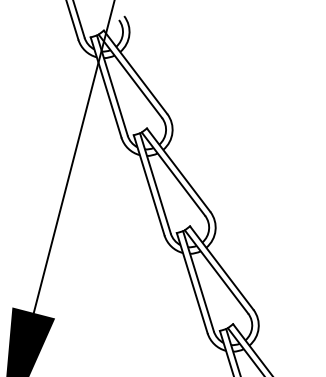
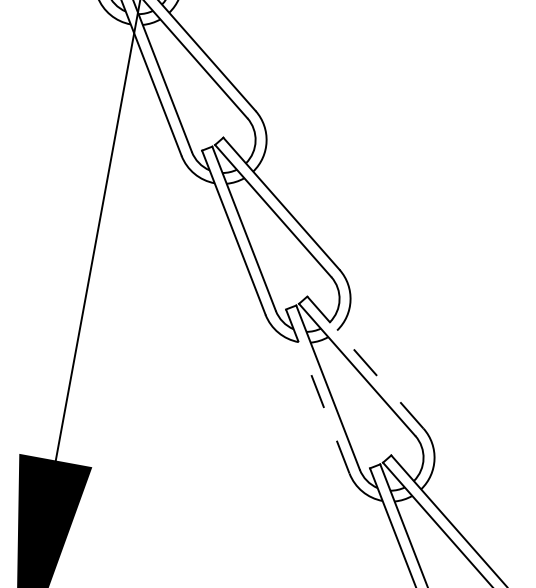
line: (222, 268) -> (366, 363), solid -> dashed
line: (192, 283) -> (318, 392), solid -> dashed

